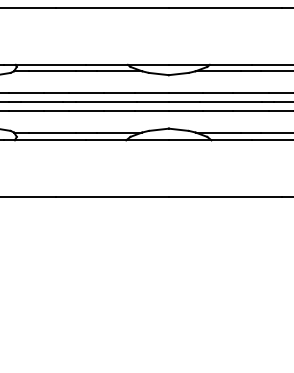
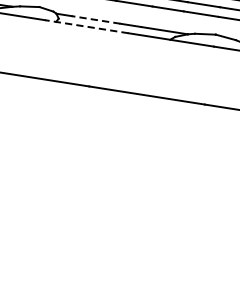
line: (52, 132) -> (95, 19), solid -> dashed
line: (44, 140) -> (86, 26), solid -> dashed

